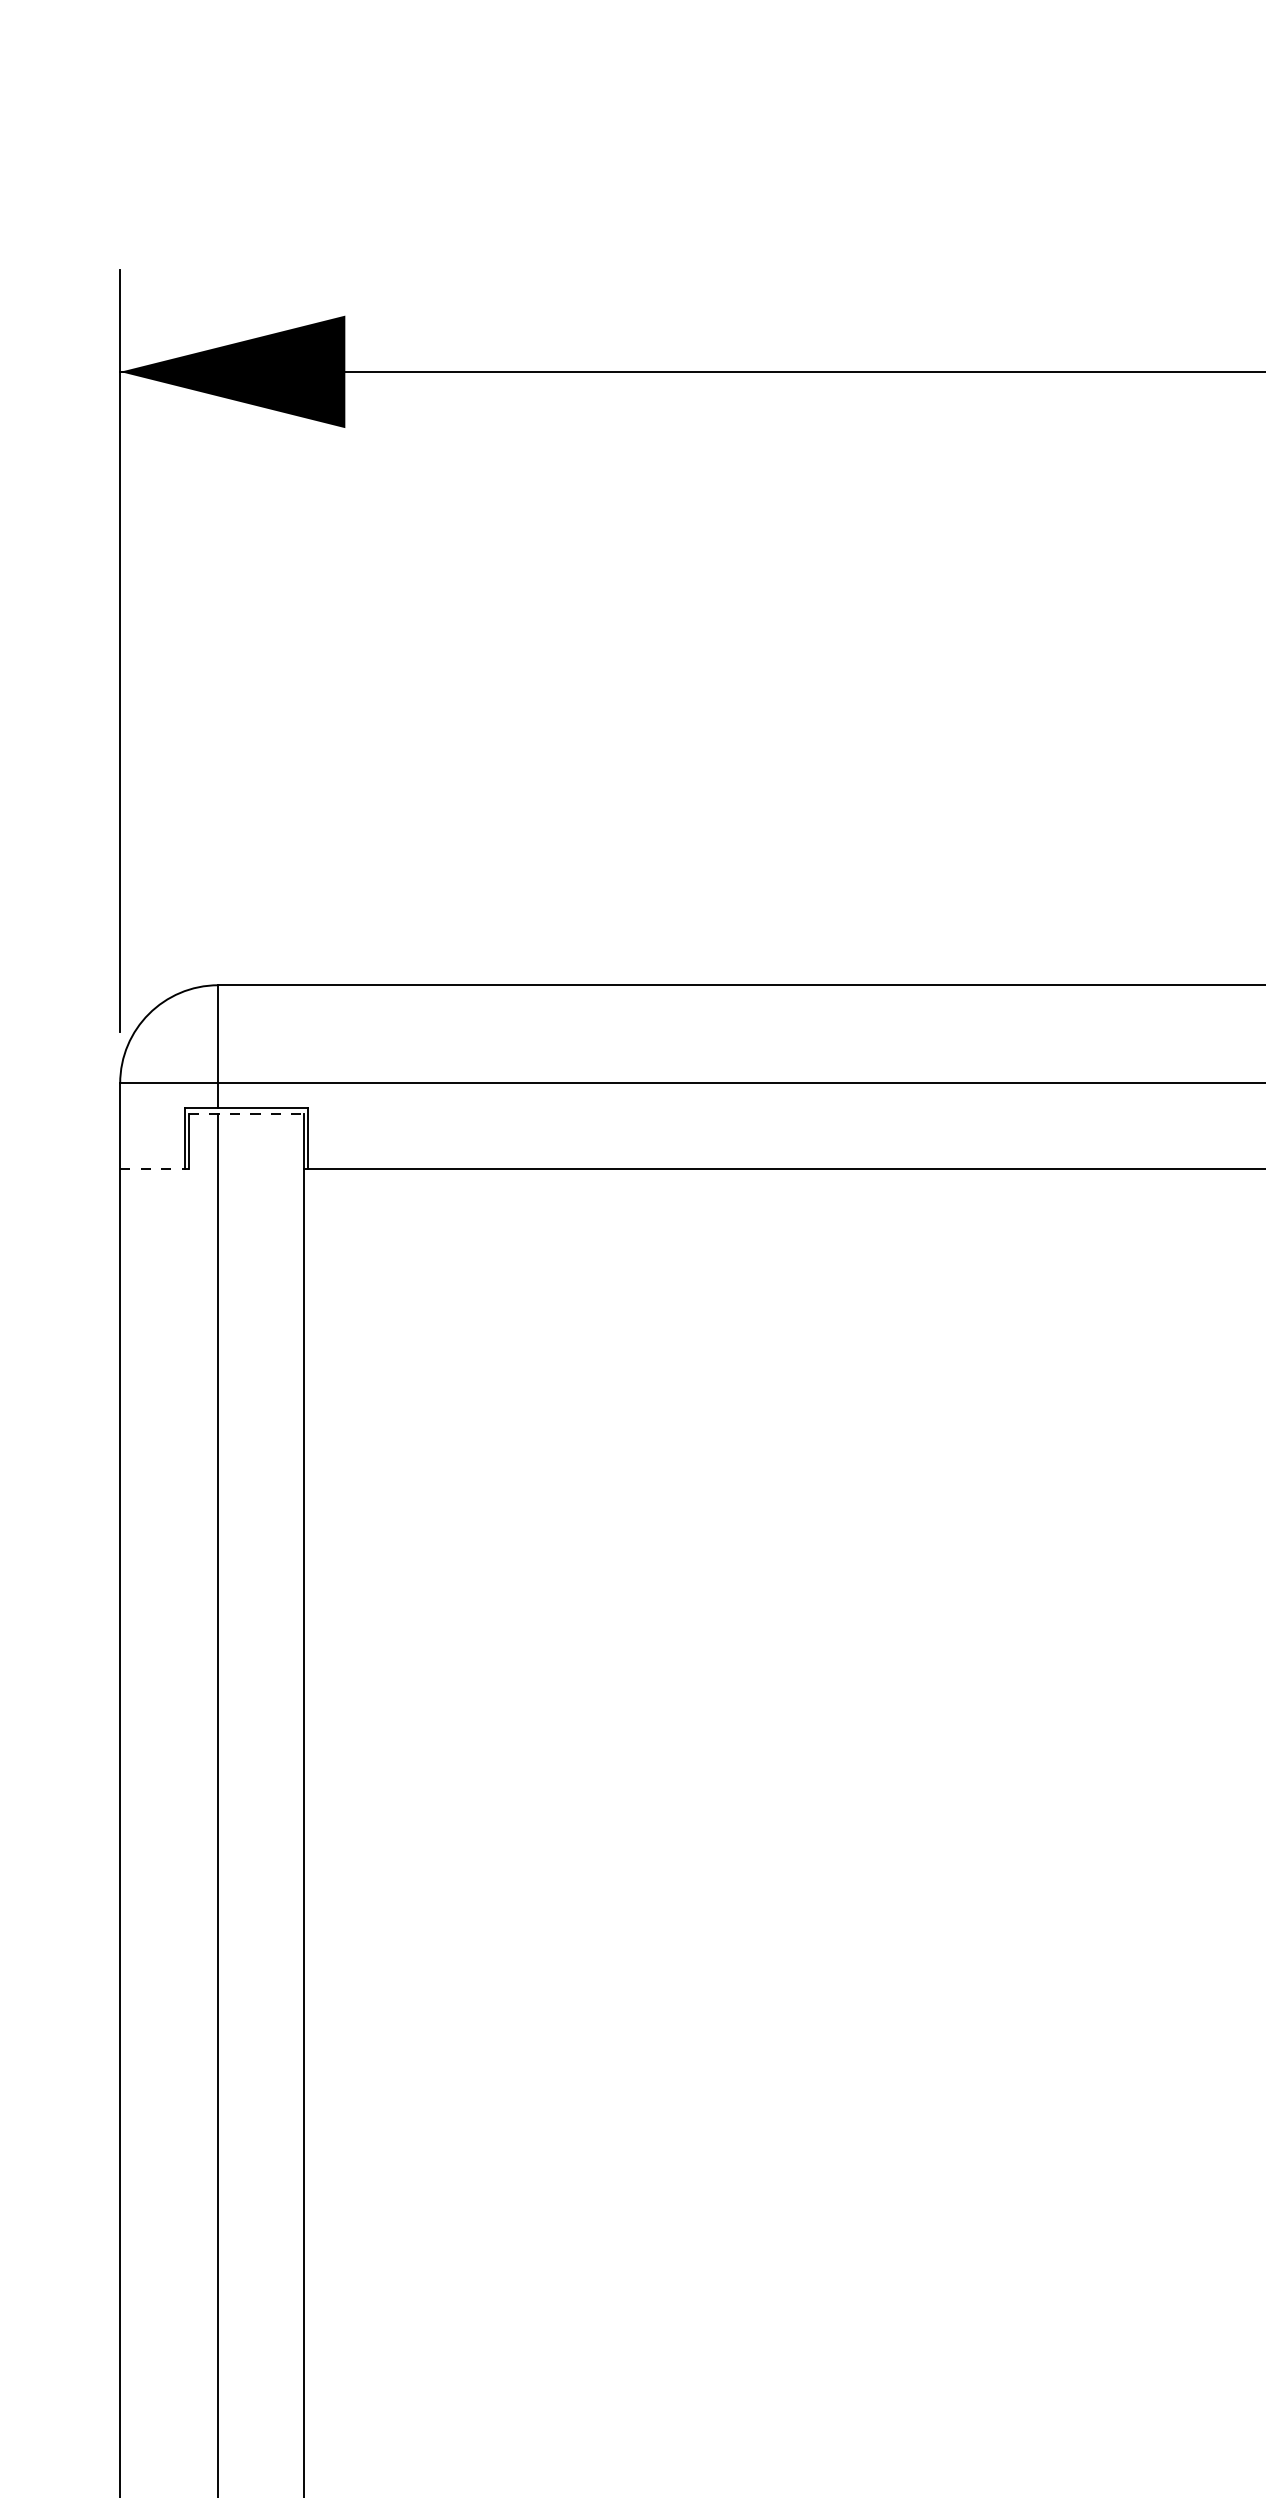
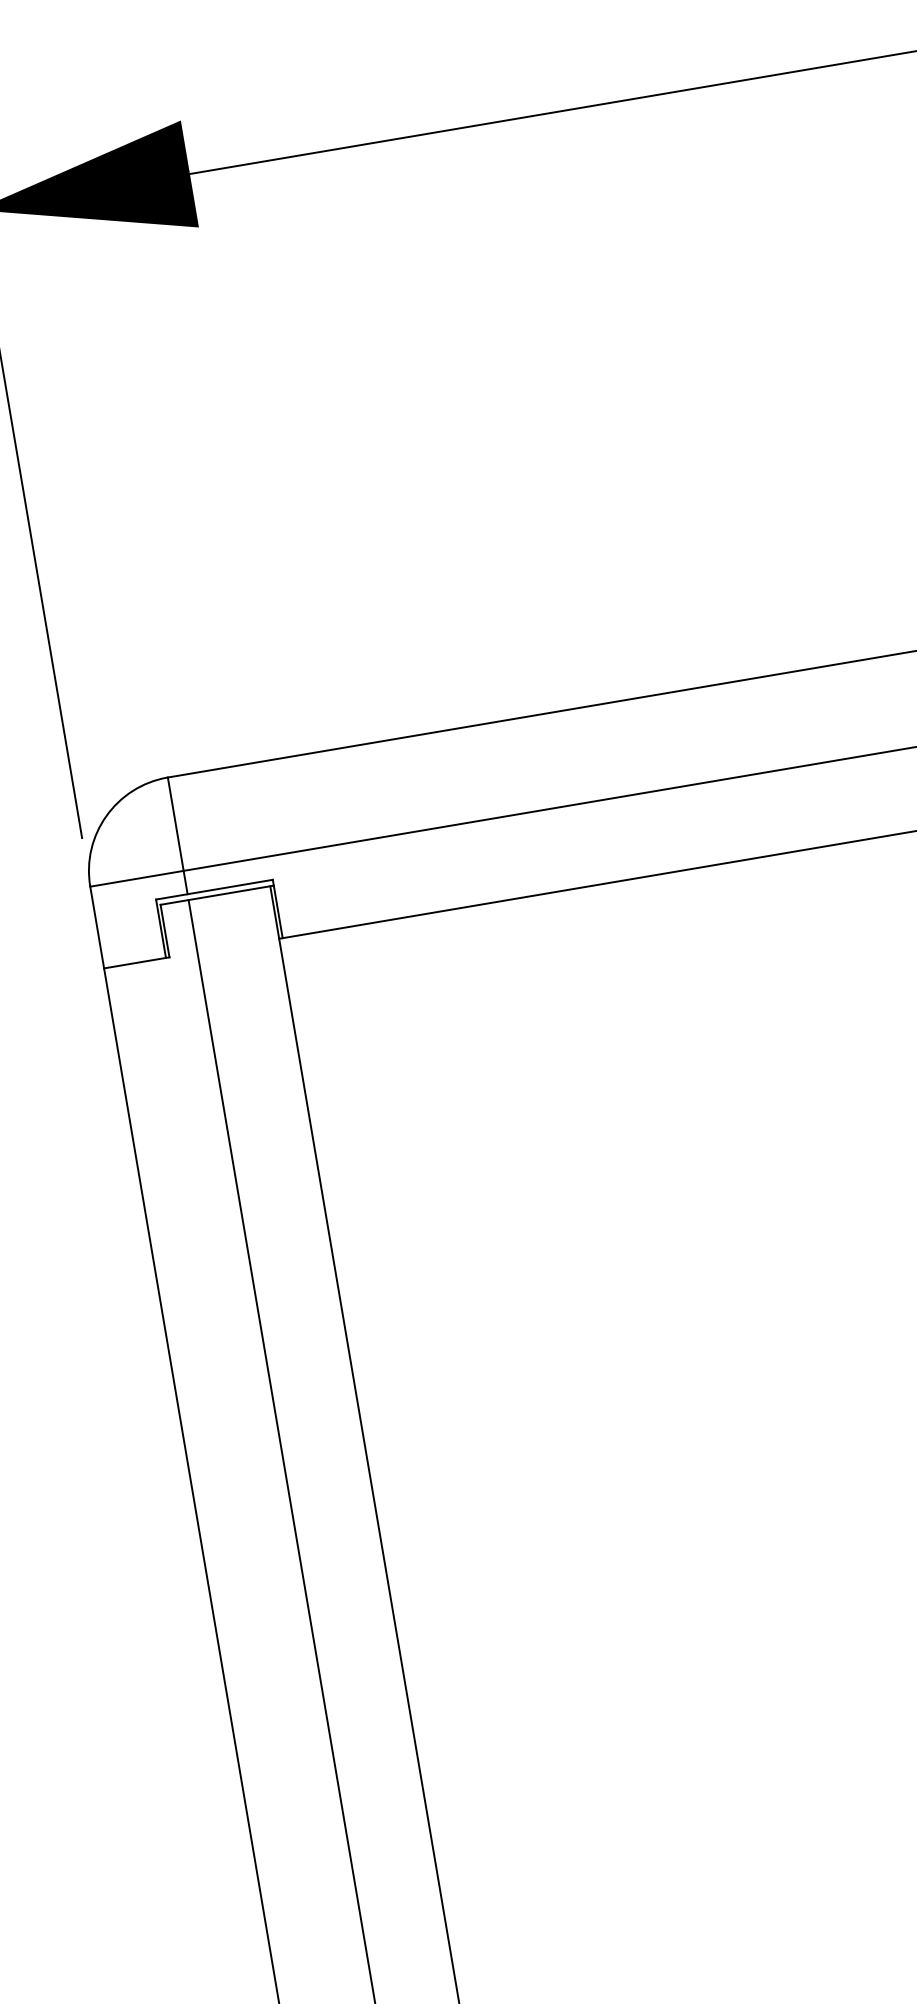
line: (248, 1114) -> (217, 895), dashed -> solid
line: (155, 1169) -> (137, 962), dashed -> solid

